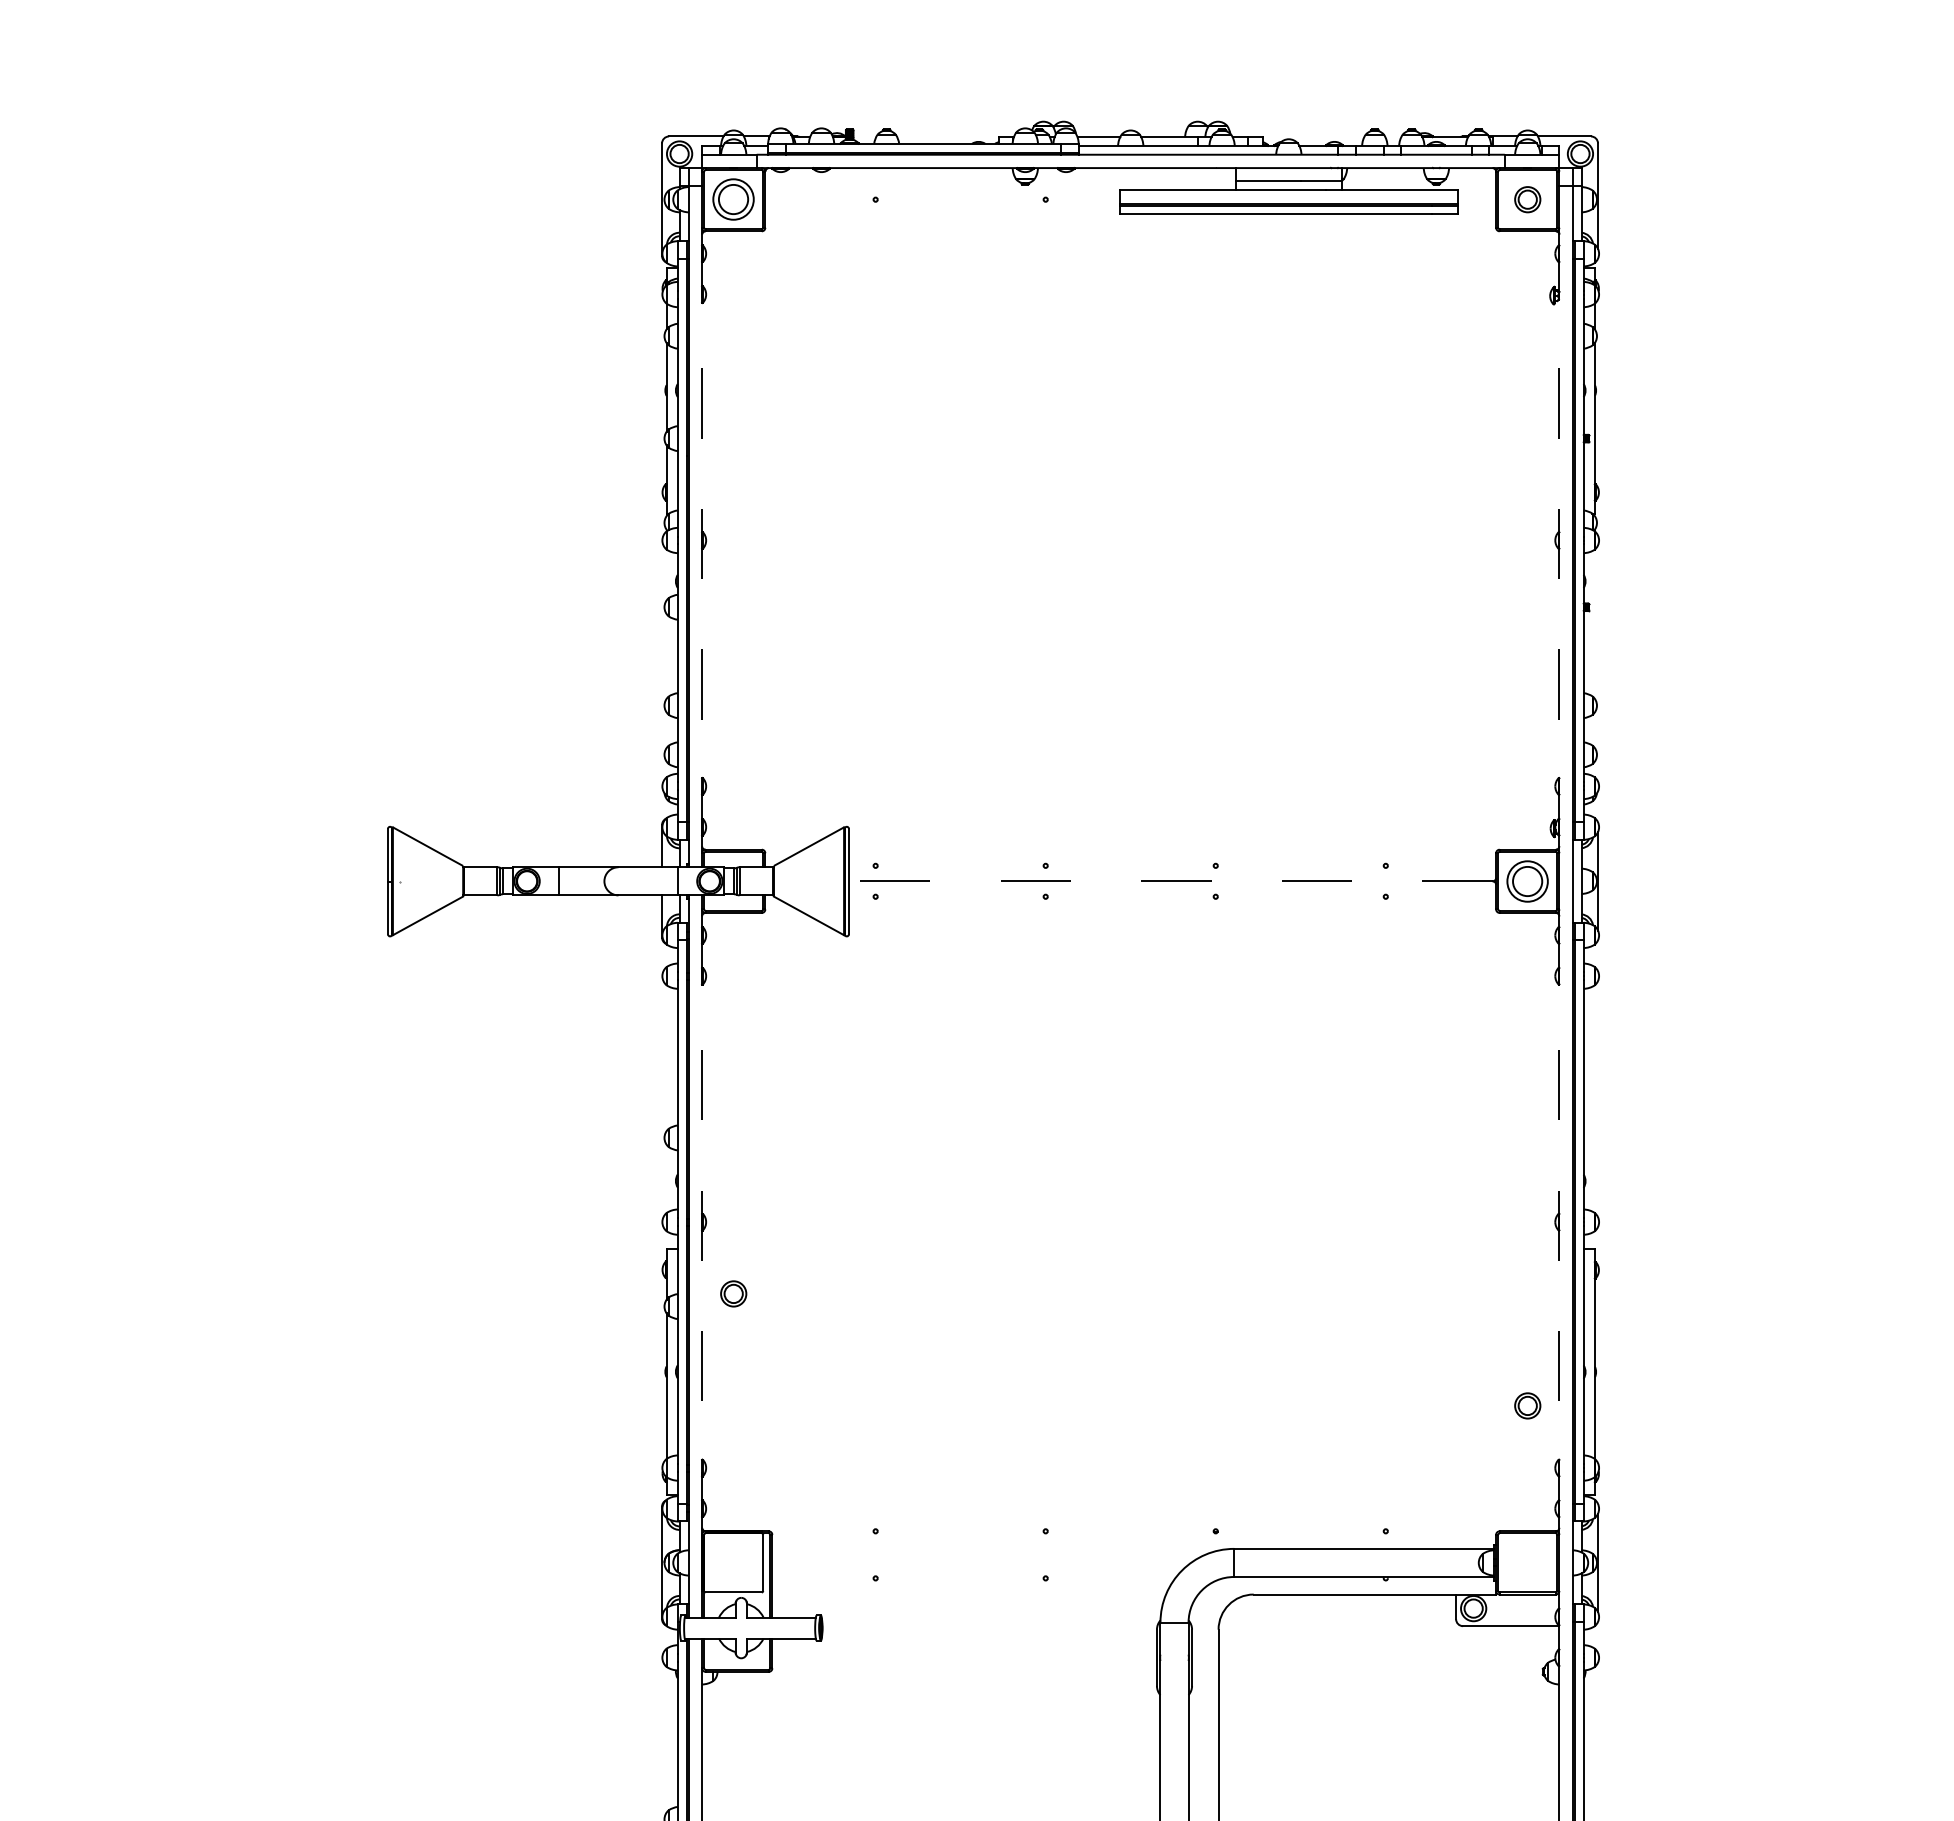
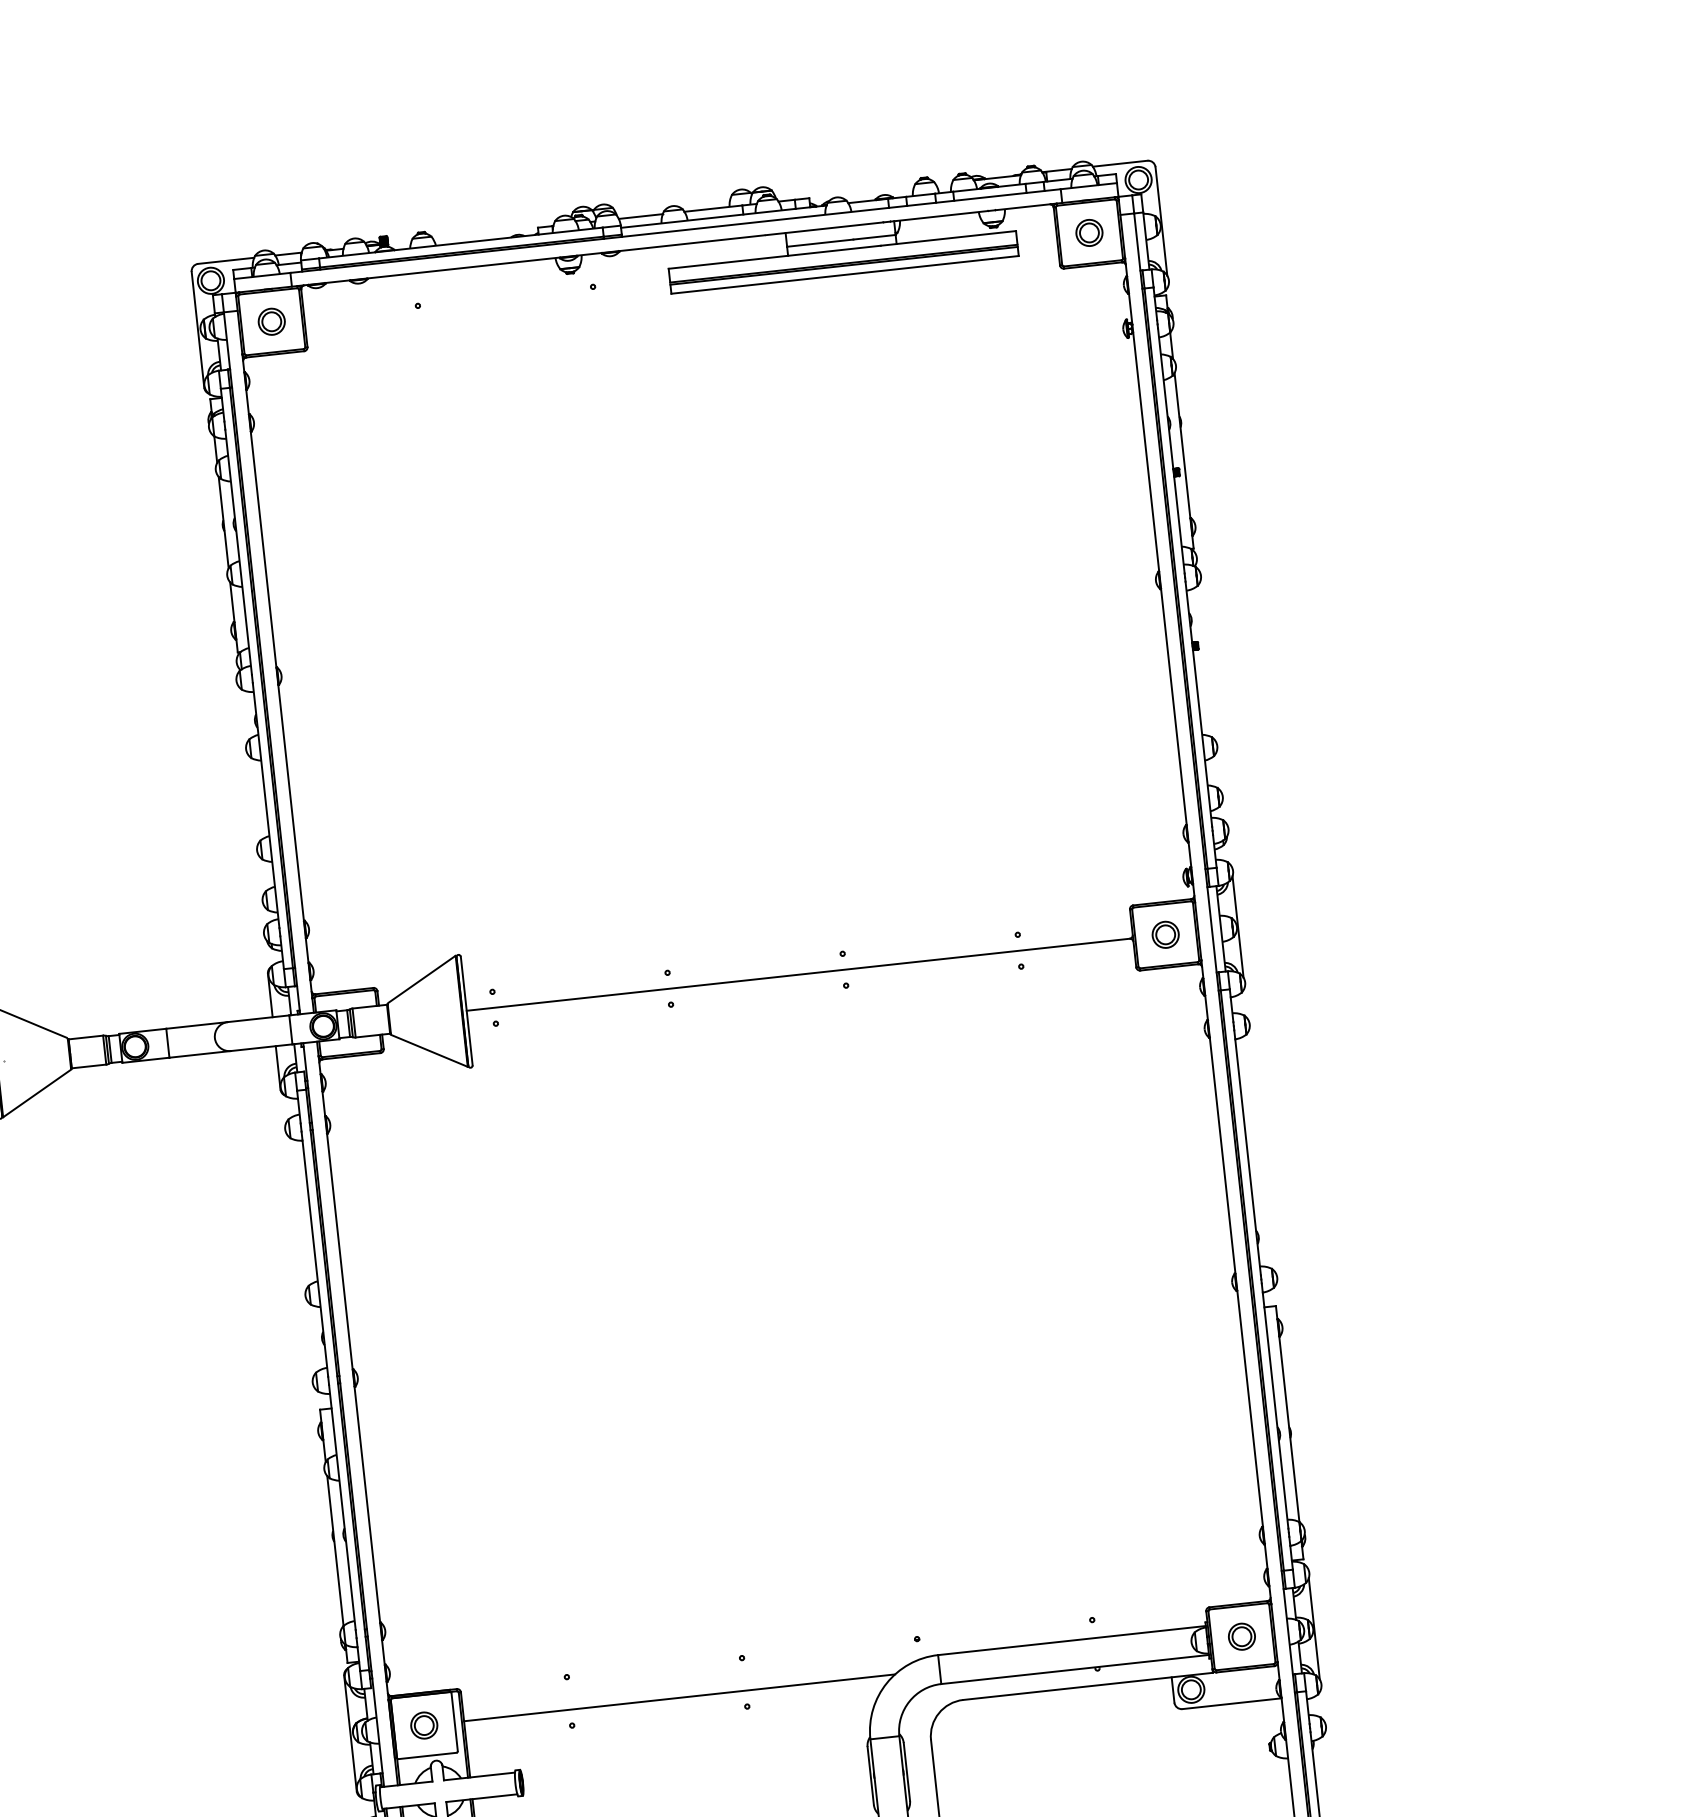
part: (733, 199) -> (271, 321), size x0.62
line: (702, 540) -> (277, 676), dashed -> solid
line: (1559, 540) -> (1160, 580), dashed -> solid
part: (1527, 880) -> (1165, 934), size x0.62
line: (1170, 881) -> (797, 975), dashed -> solid
line: (702, 1222) -> (354, 1378), dashed -> solid
line: (1559, 1222) -> (1236, 1282), dashed -> solid
part: (733, 1293) -> (424, 1725), moved
part: (1527, 1405) -> (1241, 1636), moved
line: (981, 1562) -> (679, 1697), added

